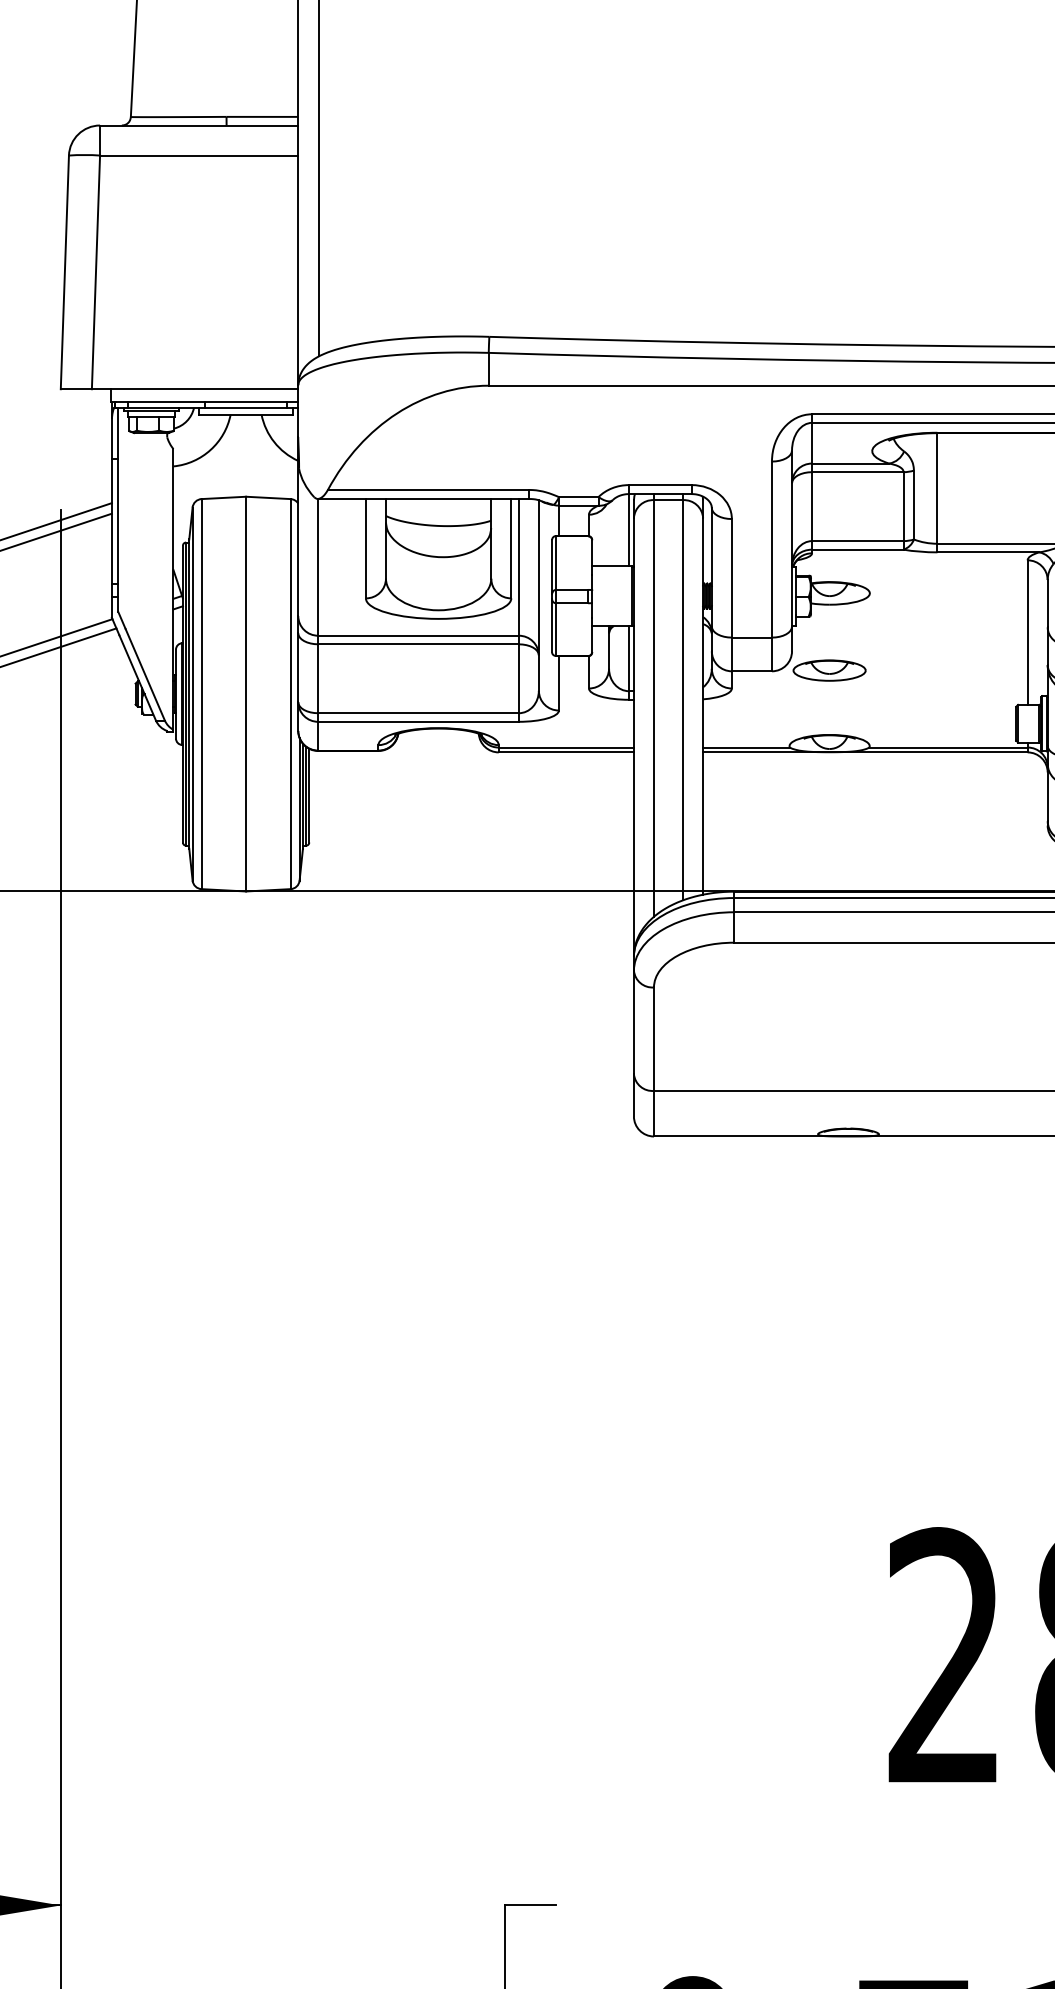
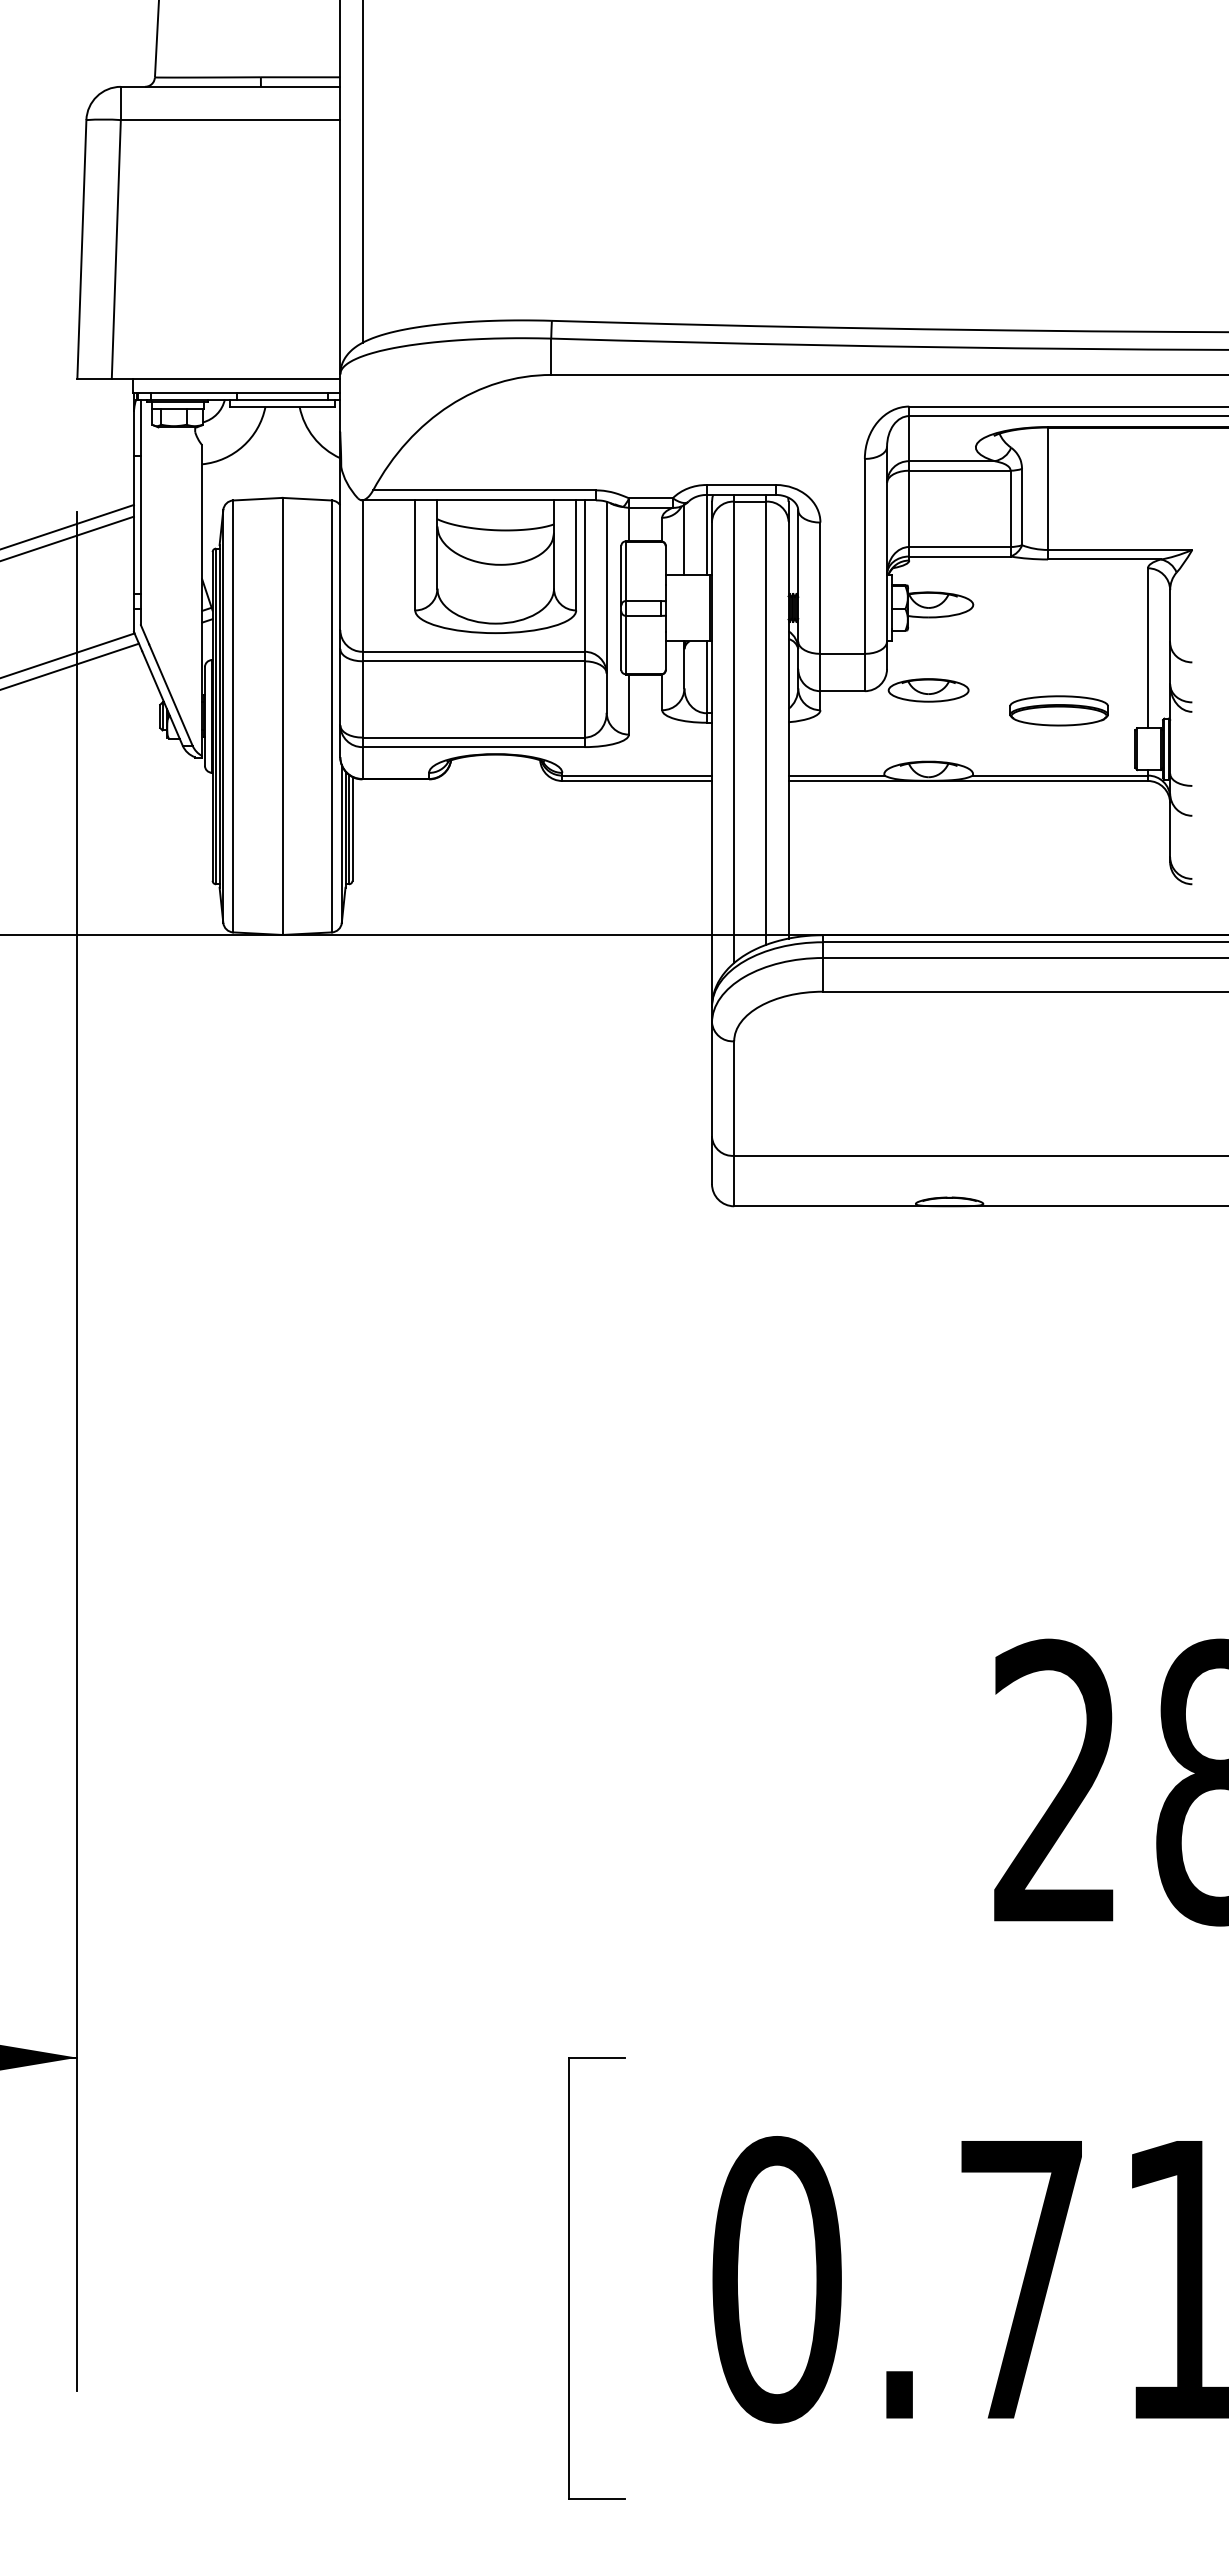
line: (609, 534) -> (684, 539), added
part: (946, 688) -> (1058, 710), added

